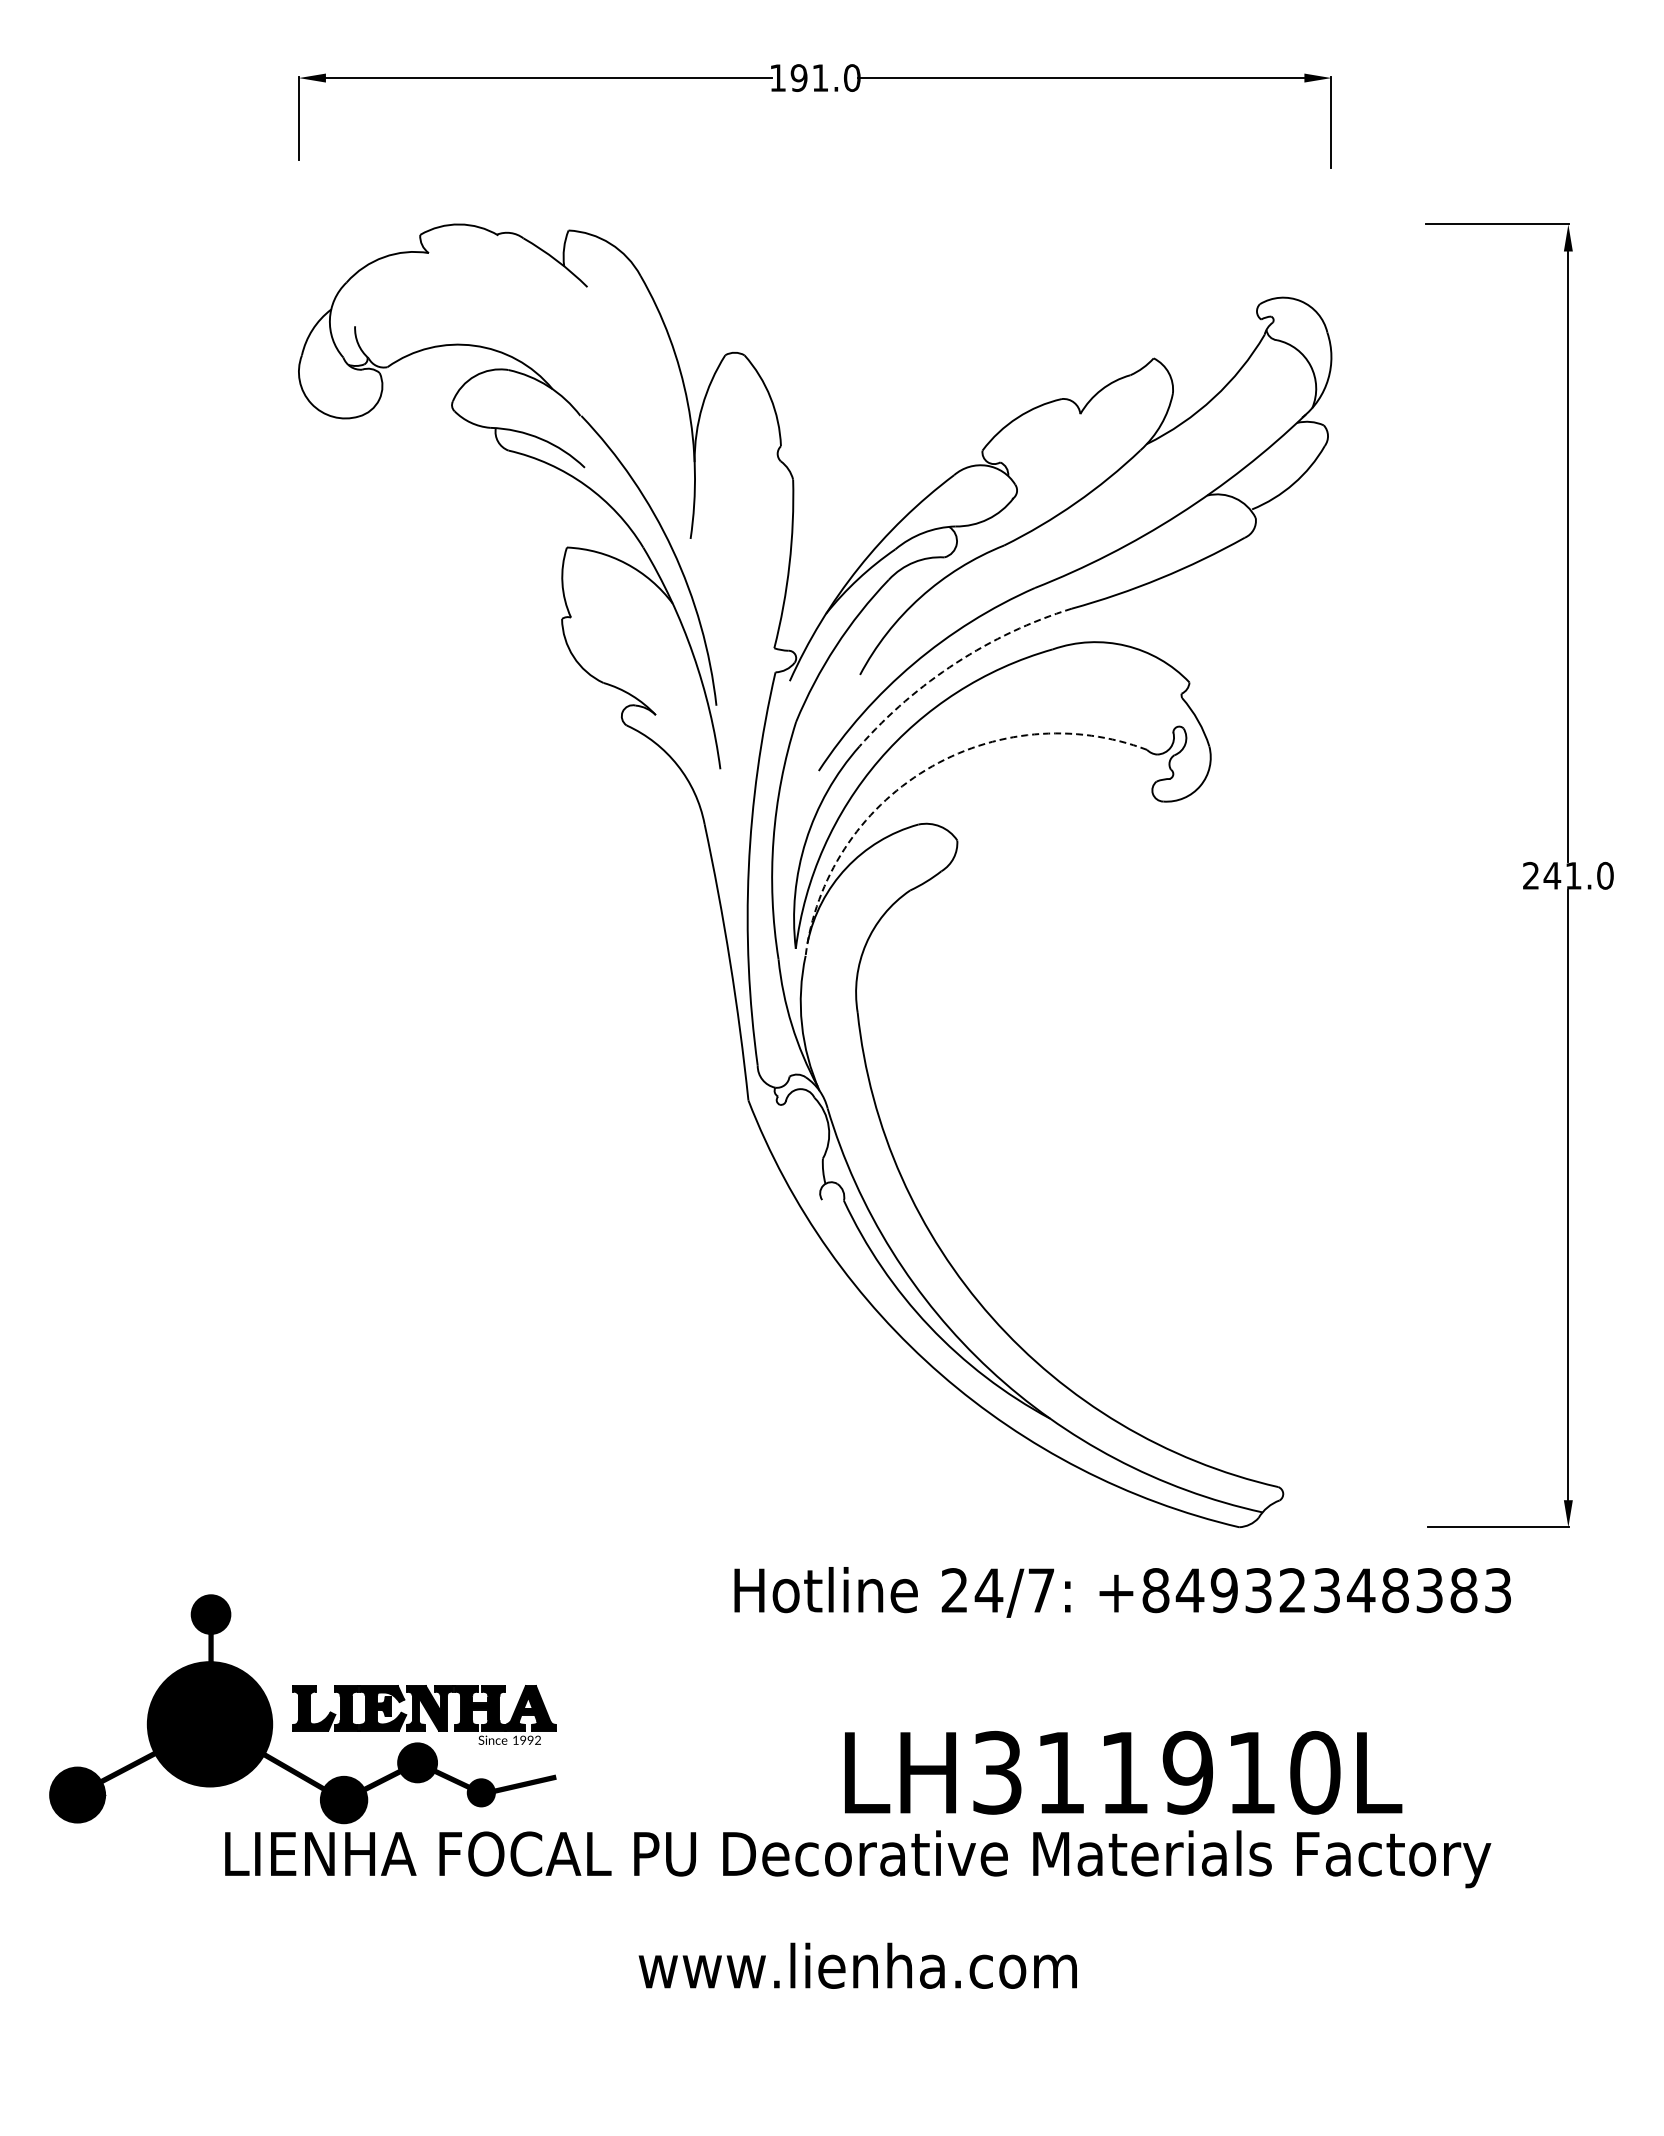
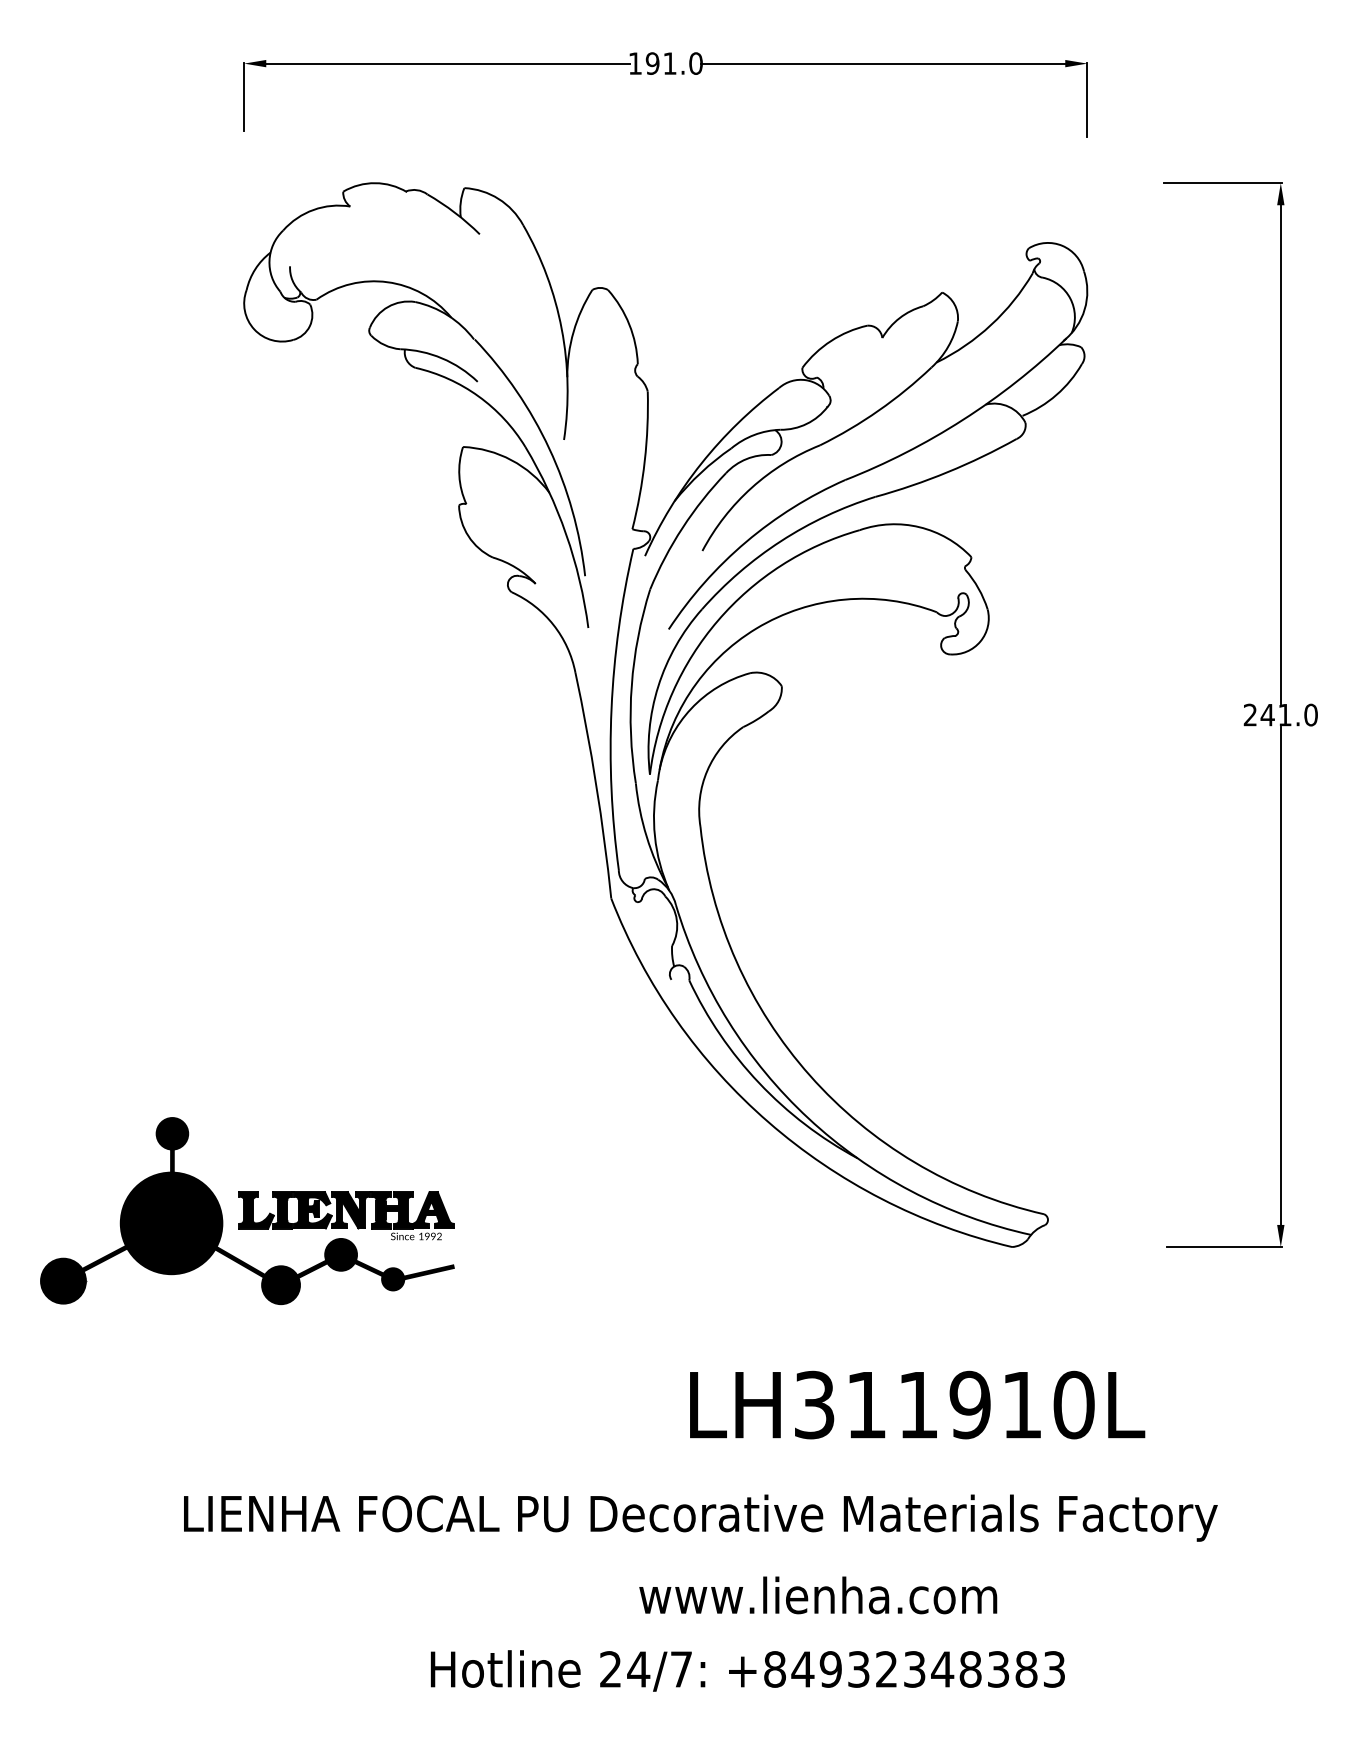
arc: (956, 662) -> (781, 540), dashed -> solid
arc: (926, 769) -> (756, 628), dashed -> solid
text: (1122, 1592) -> (747, 1671), moved
part: (302, 1709) -> (247, 1211), moved
text: (1123, 1772) -> (917, 1404), moved
text: (857, 1965) -> (817, 1595), moved

